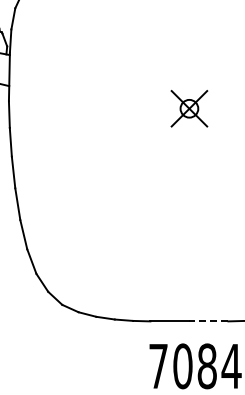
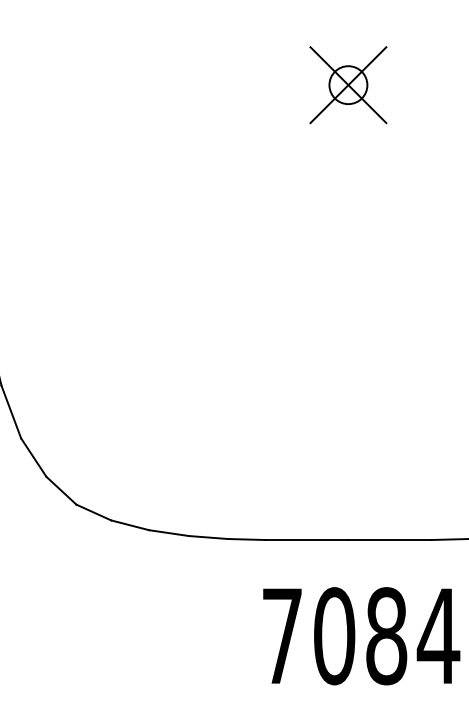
line: (208, 321) -> (389, 540), dashed -> solid

